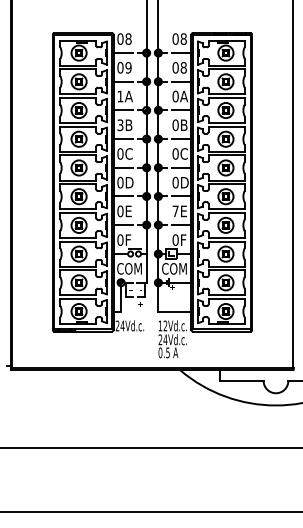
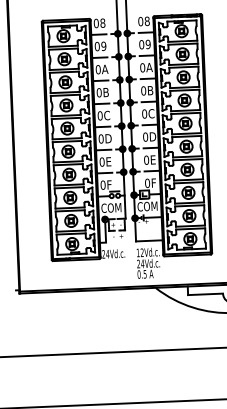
text: (183, 67) -> (148, 44), 08 -> 09
text: (120, 96) -> (98, 69), 1A -> 0A
text: (120, 125) -> (99, 93), 3B -> 0B
text: (175, 211) -> (146, 160), 7E -> 0E

